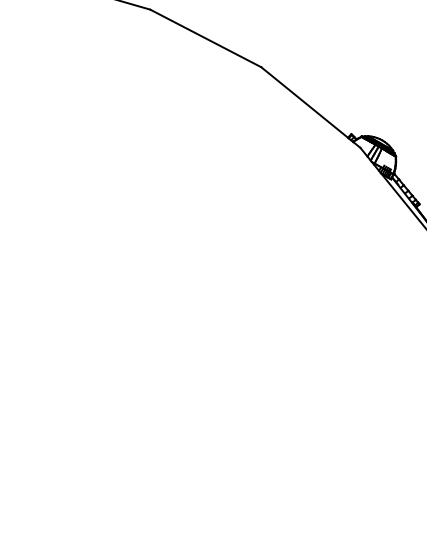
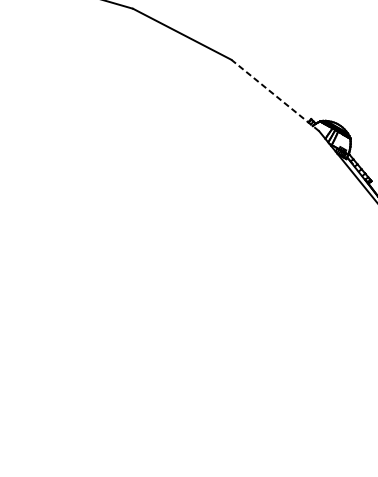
line: (310, 107) -> (274, 95), solid -> dashed

